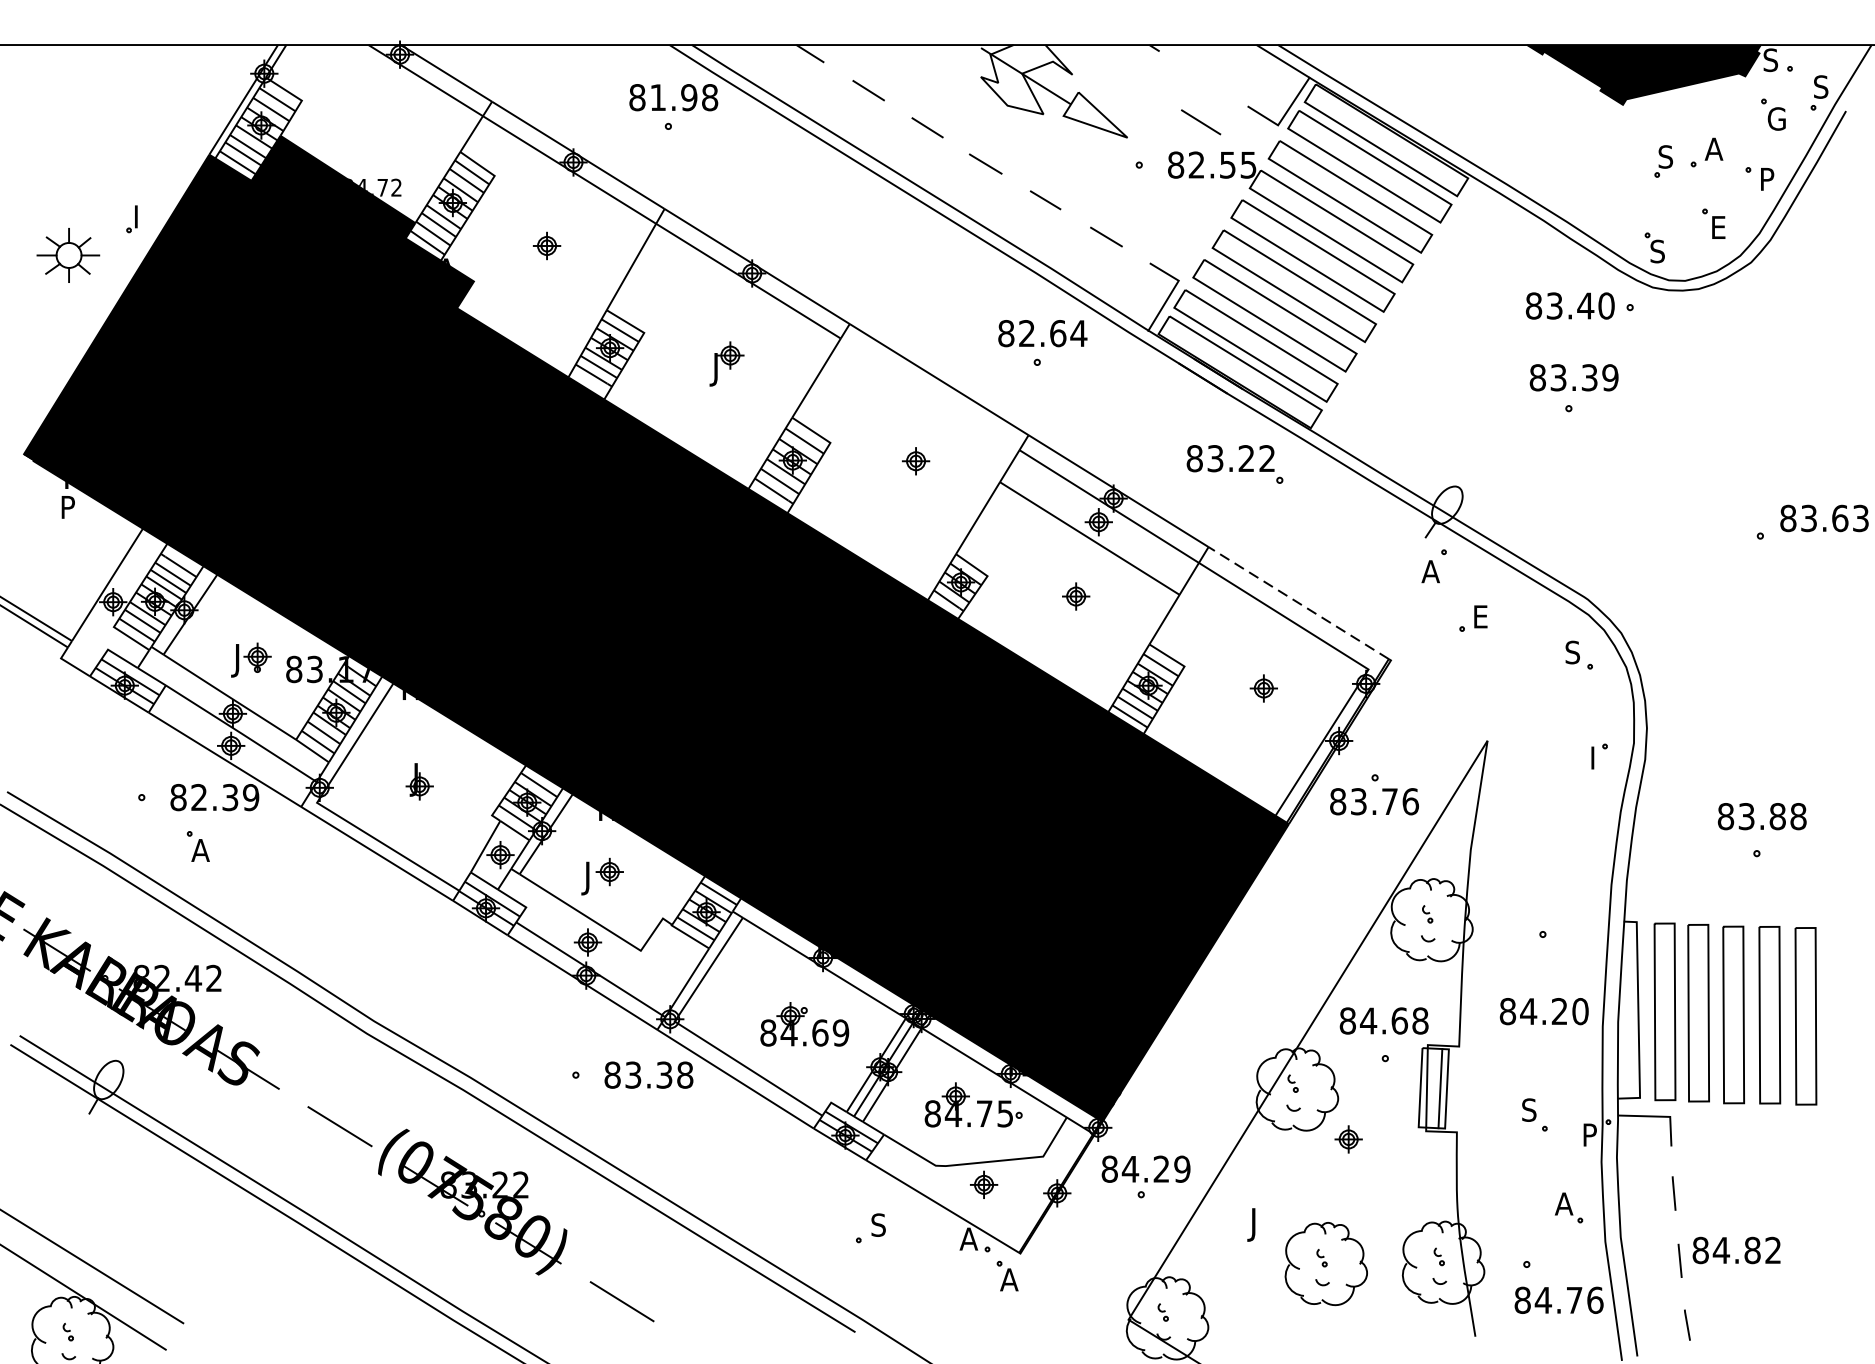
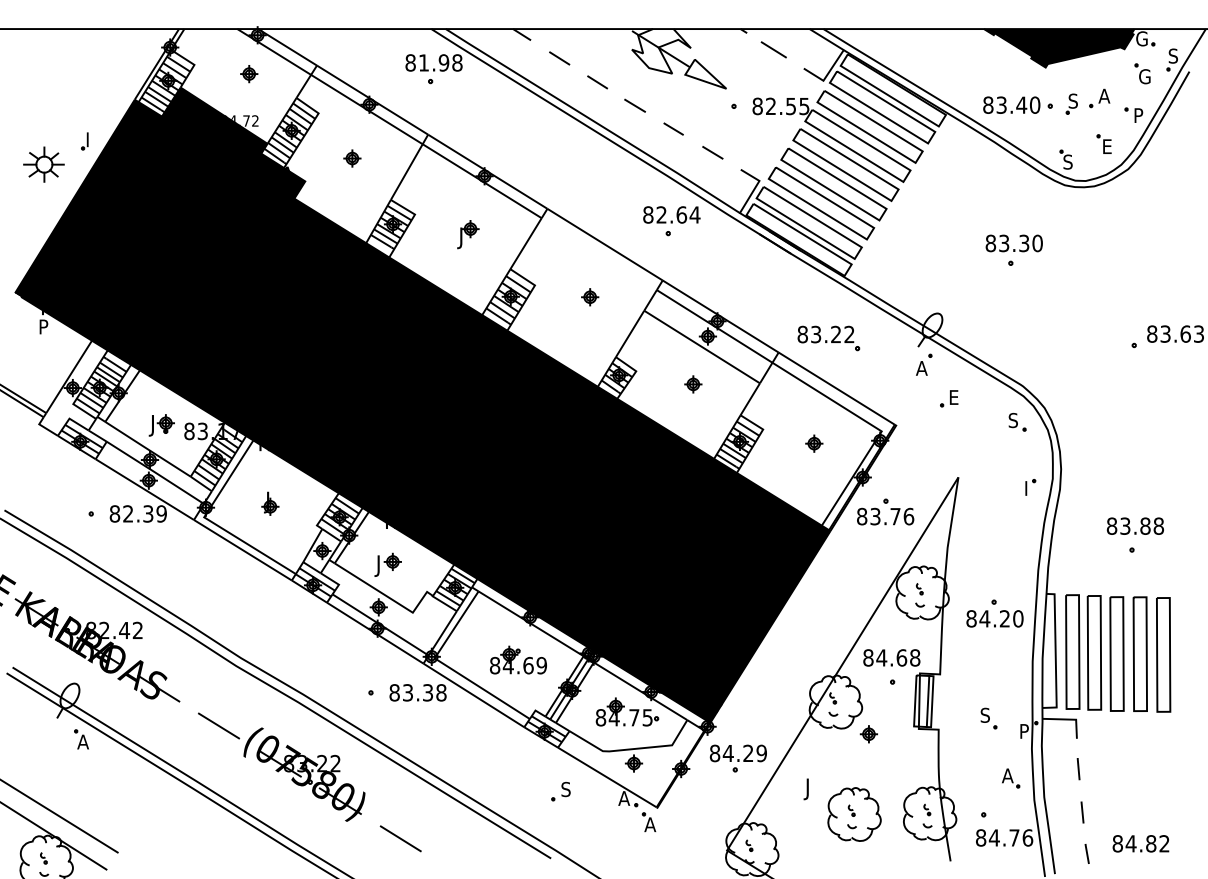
text: (1771, 59) -> (1141, 38), S -> G
part: (387, 115) -> (249, 74), added
line: (1200, 121) -> (773, 49), moved
part: (1579, 304) -> (1017, 104), moved
text: (1610, 377) -> (1037, 243), 83.39 -> 83.30
part: (1234, 464) -> (828, 338), moved
line: (1298, 602) -> (836, 388), dashed -> solid
part: (198, 846) -> (81, 739), moved
text: (1543, 1011) -> (994, 618), moved
text: (1735, 1249) -> (1140, 843), moved

